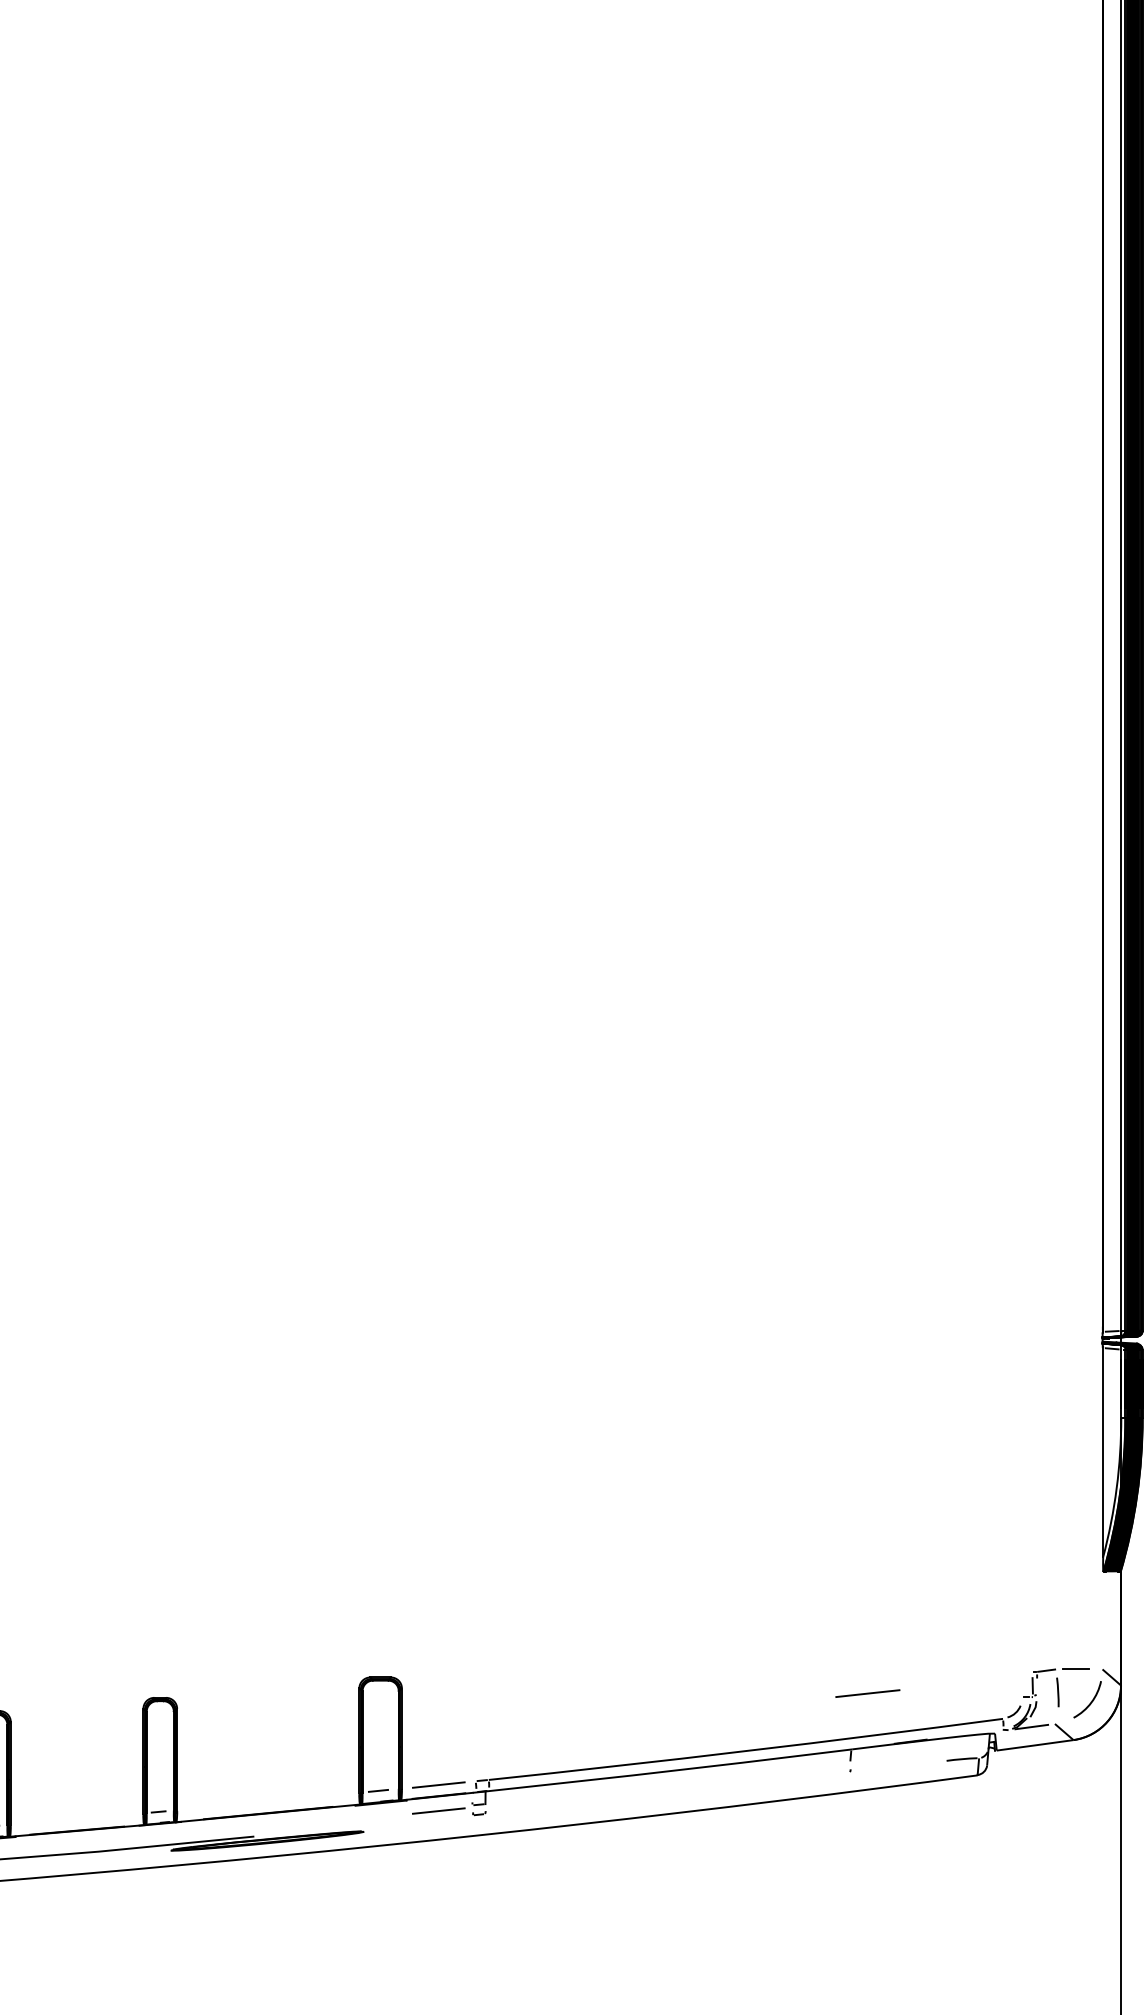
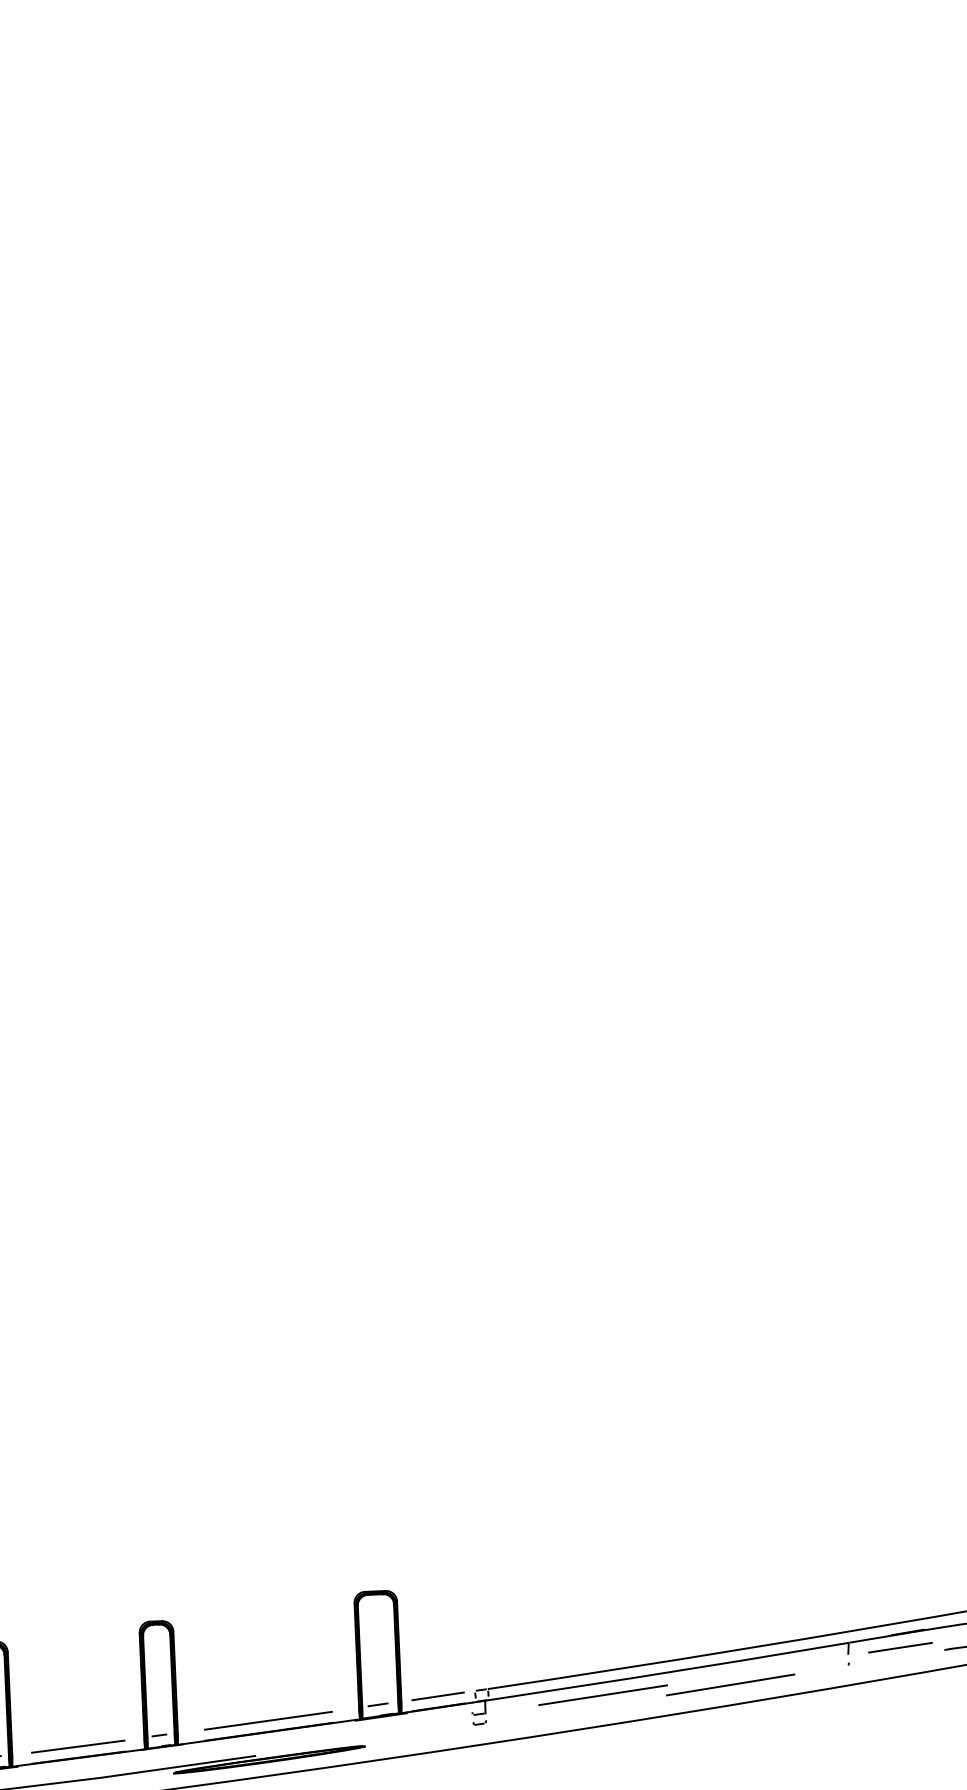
line: (867, 1693) -> (900, 1647), moved
line: (731, 1786) -> (730, 1685), added
line: (603, 1791) -> (602, 1695), added
line: (268, 1801) -> (268, 1720), added
line: (438, 1810) -> (438, 1721), removed
line: (76, 1819) -> (77, 1746), added

